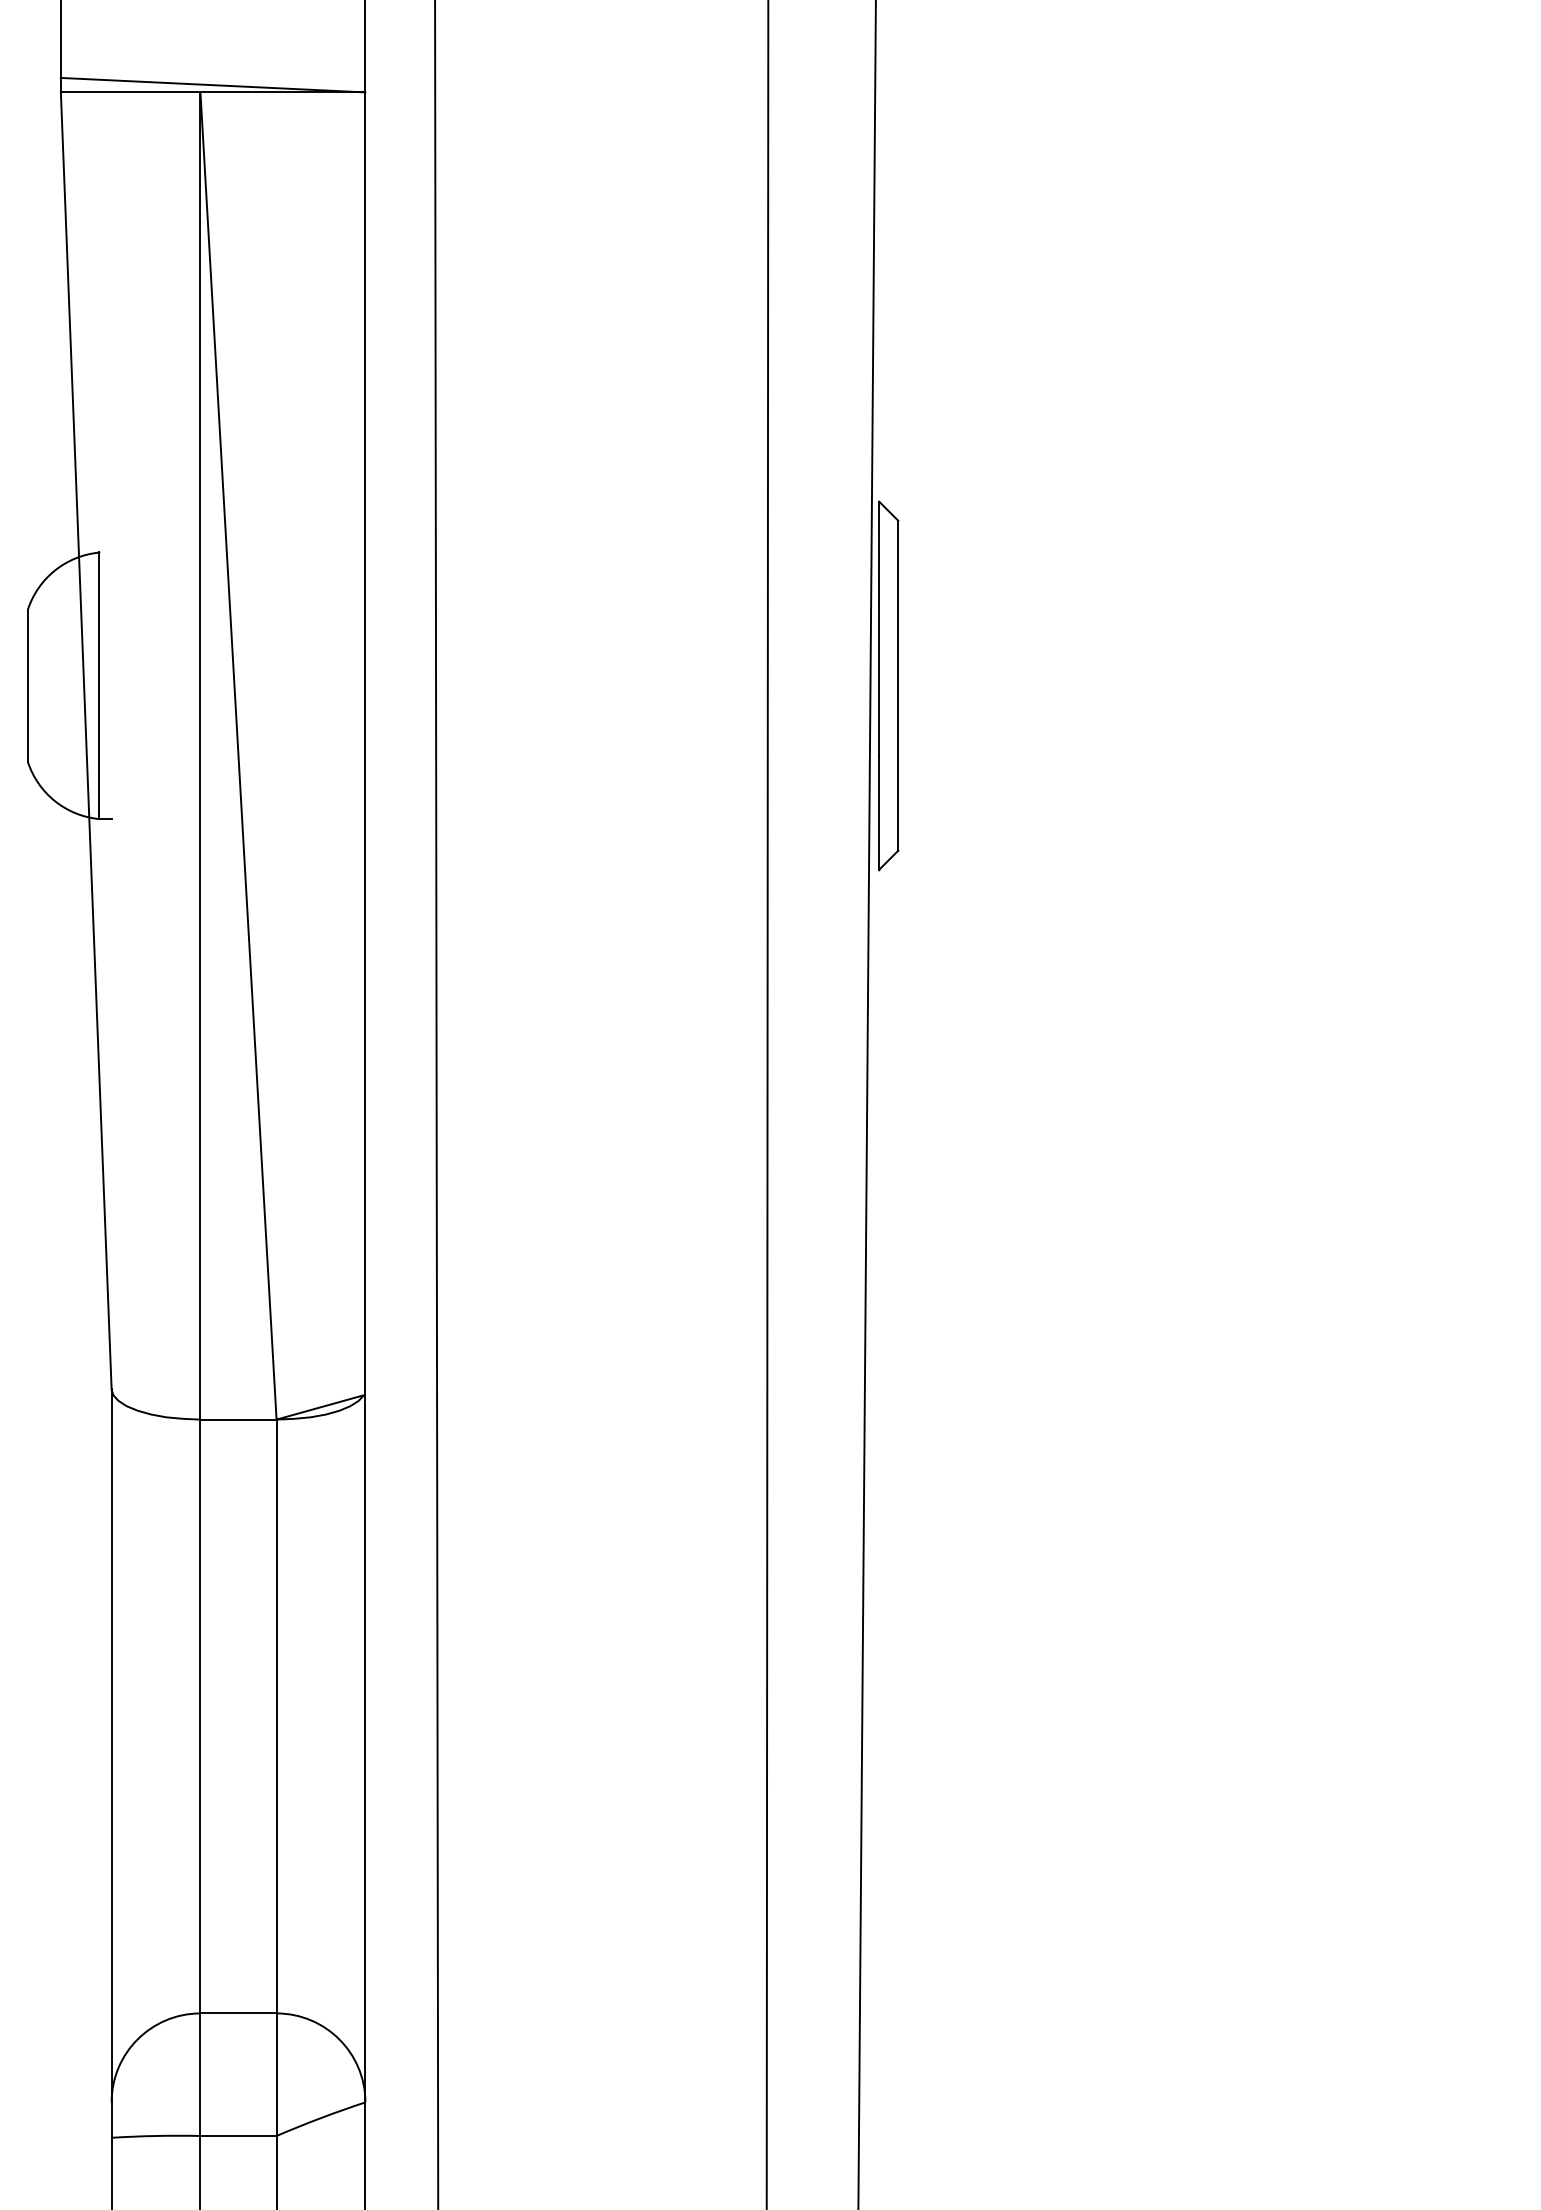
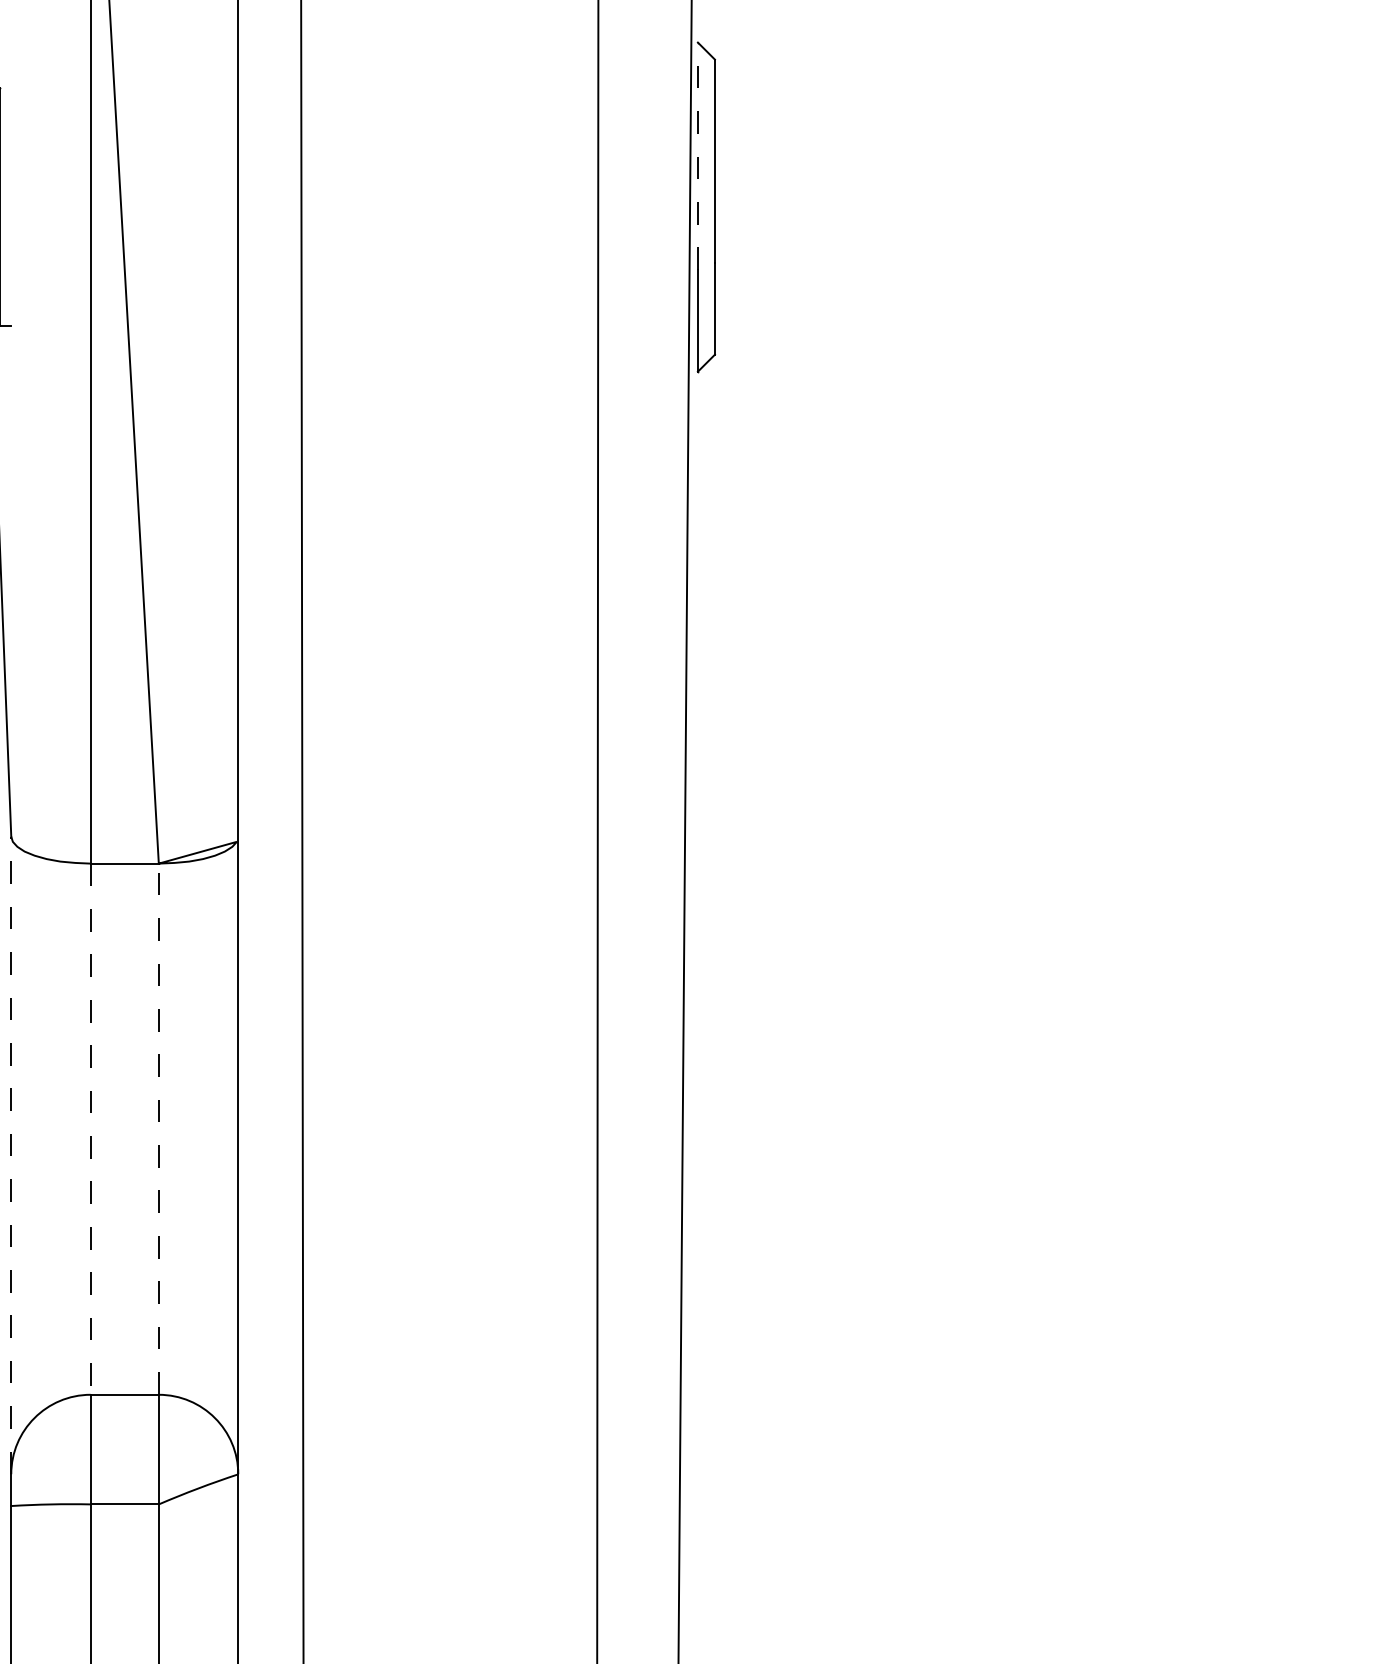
line: (879, 628) -> (698, 155), solid -> dashed
line: (200, 1716) -> (90, 1129), solid -> dashed
line: (276, 1716) -> (158, 1129), solid -> dashed
line: (111, 1745) -> (11, 1155), solid -> dashed

